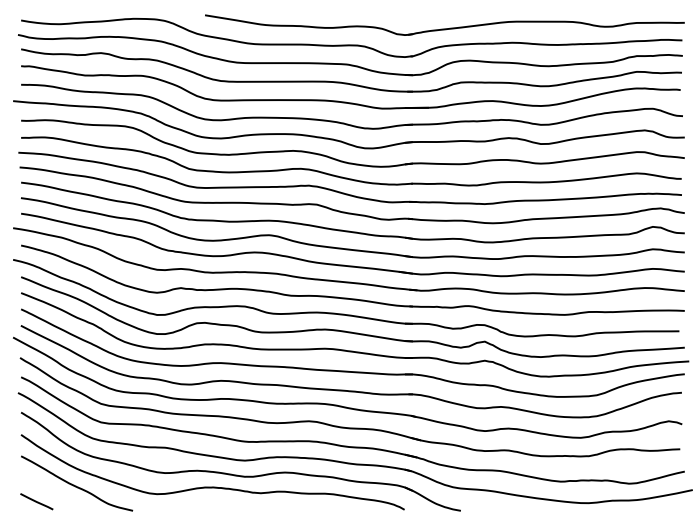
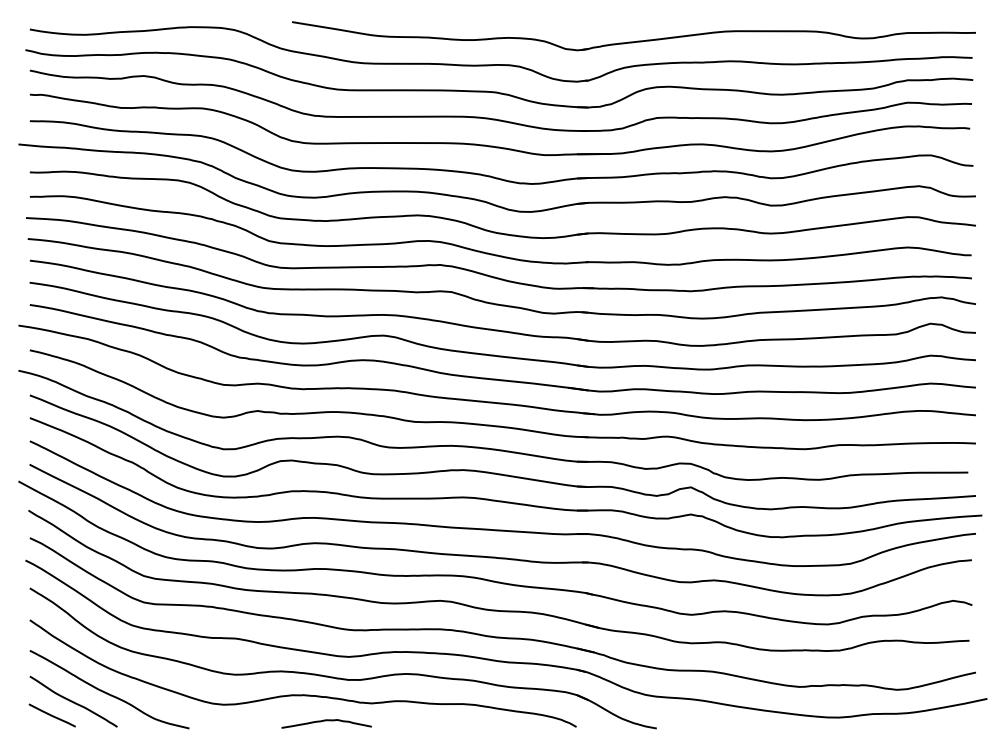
curve: (51, 491) -> (73, 701), added
curve: (229, 505) -> (326, 721), added

